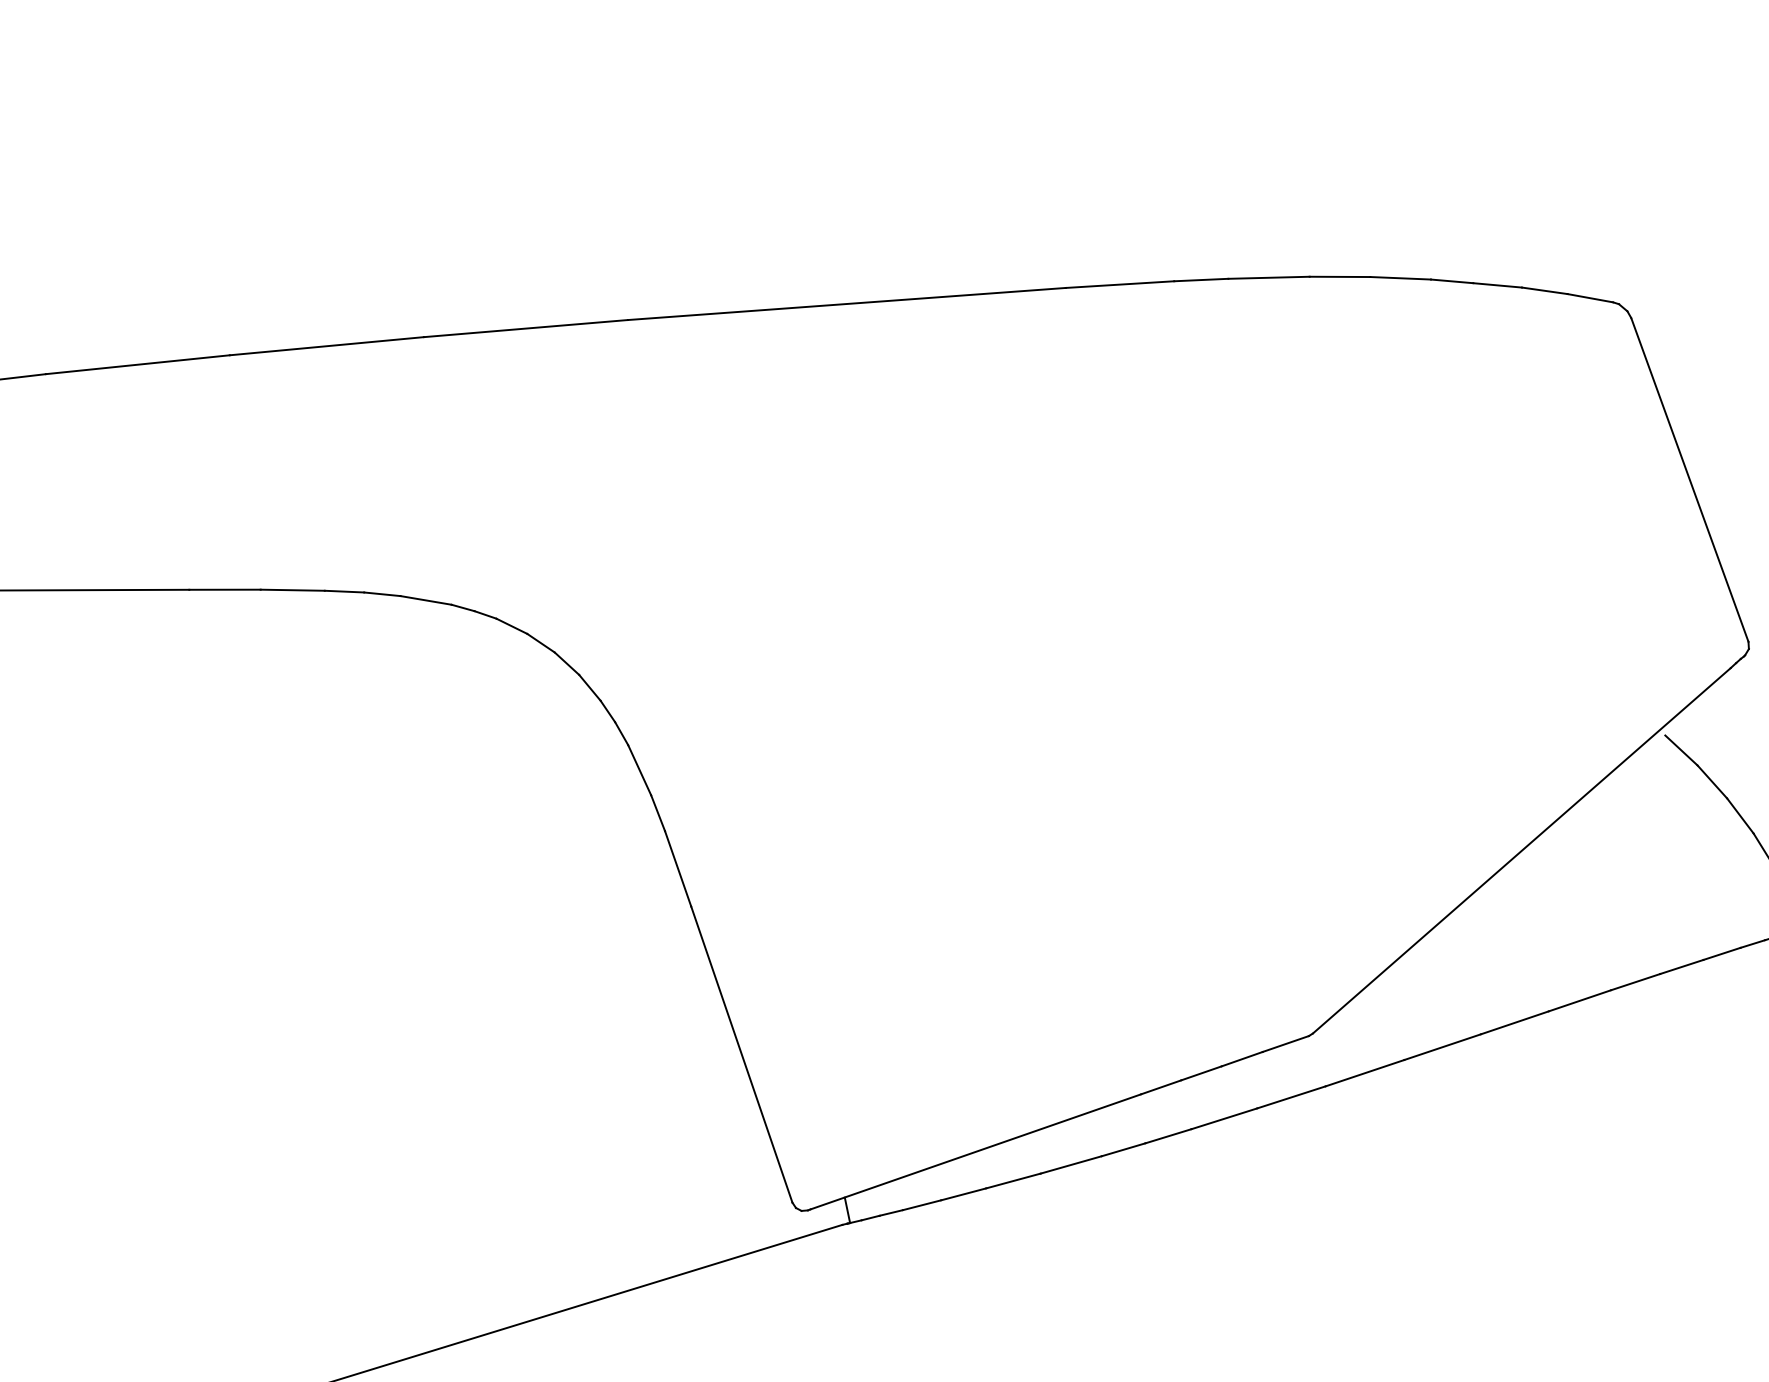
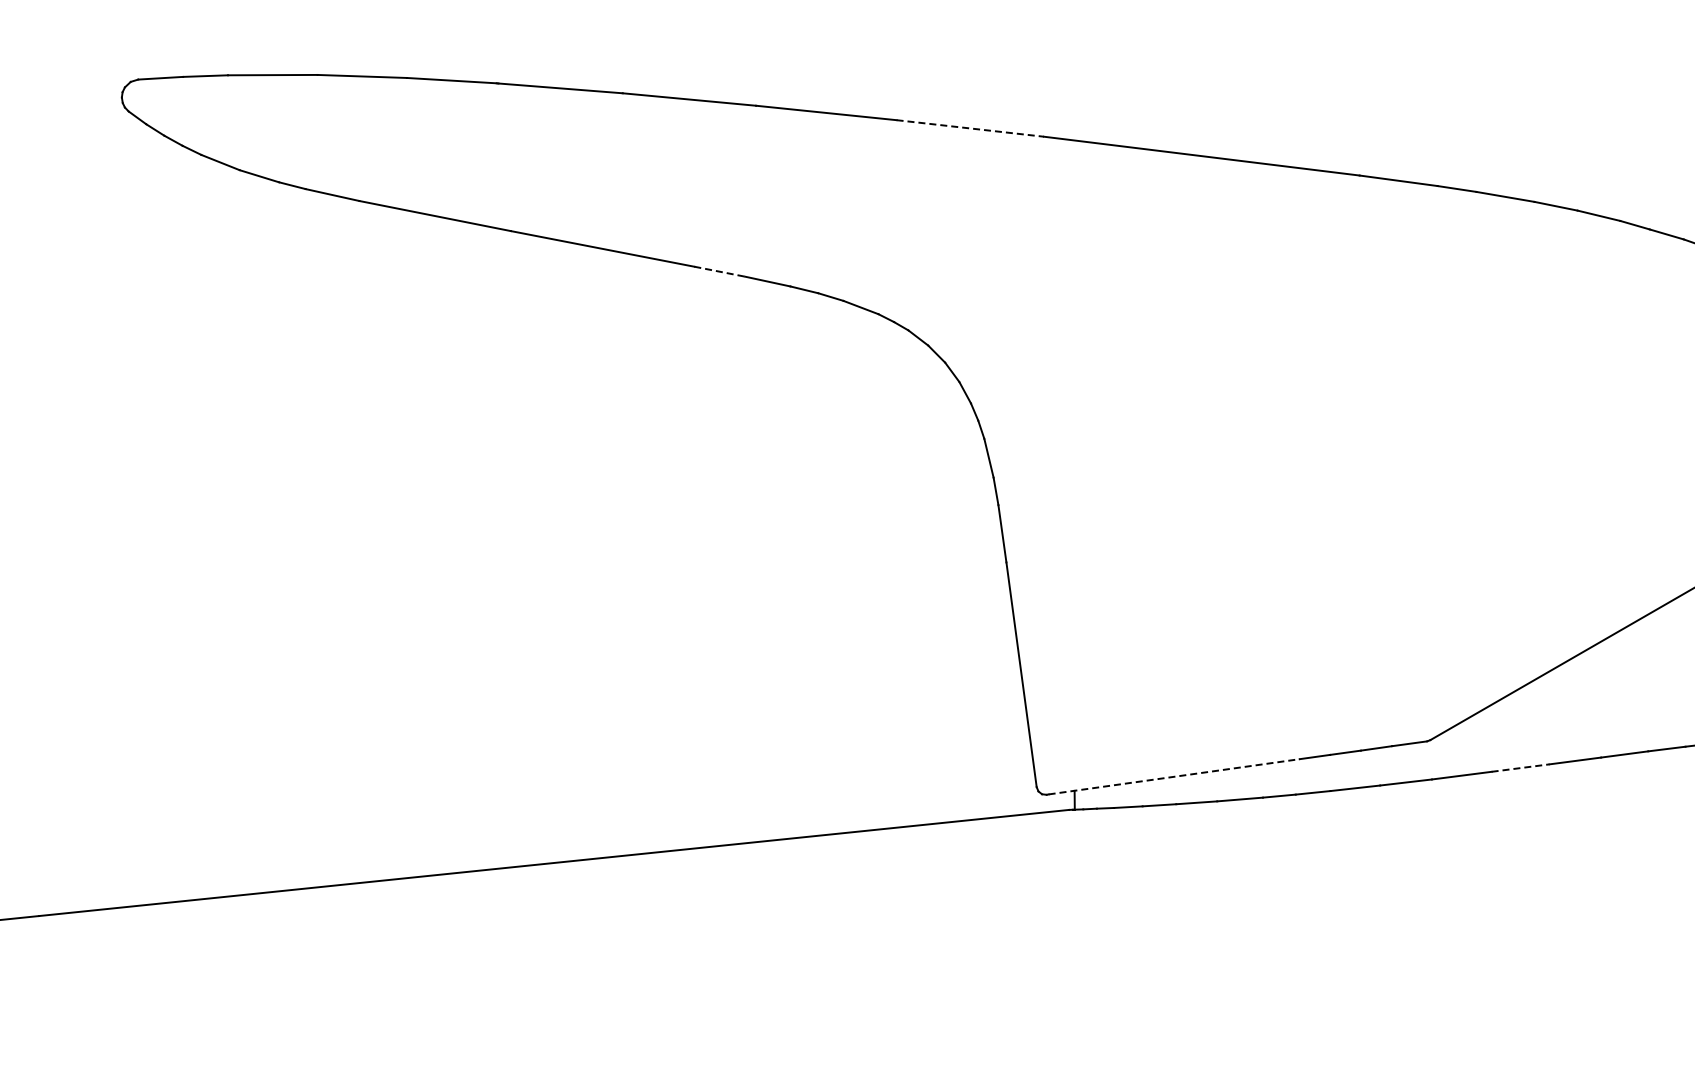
line: (526, 328) -> (970, 128), solid -> dashed
line: (224, 589) -> (719, 271), solid -> dashed
line: (1443, 1047) -> (1521, 768), solid -> dashed
line: (976, 1151) -> (1174, 776), solid -> dashed

